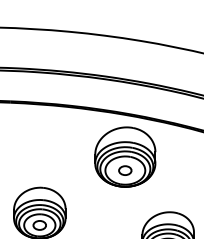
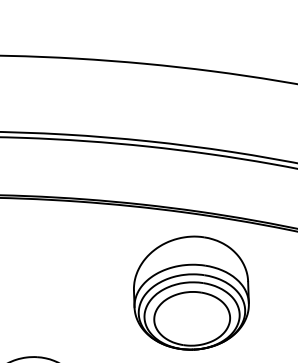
part: (125, 170) -> (192, 318), removed

